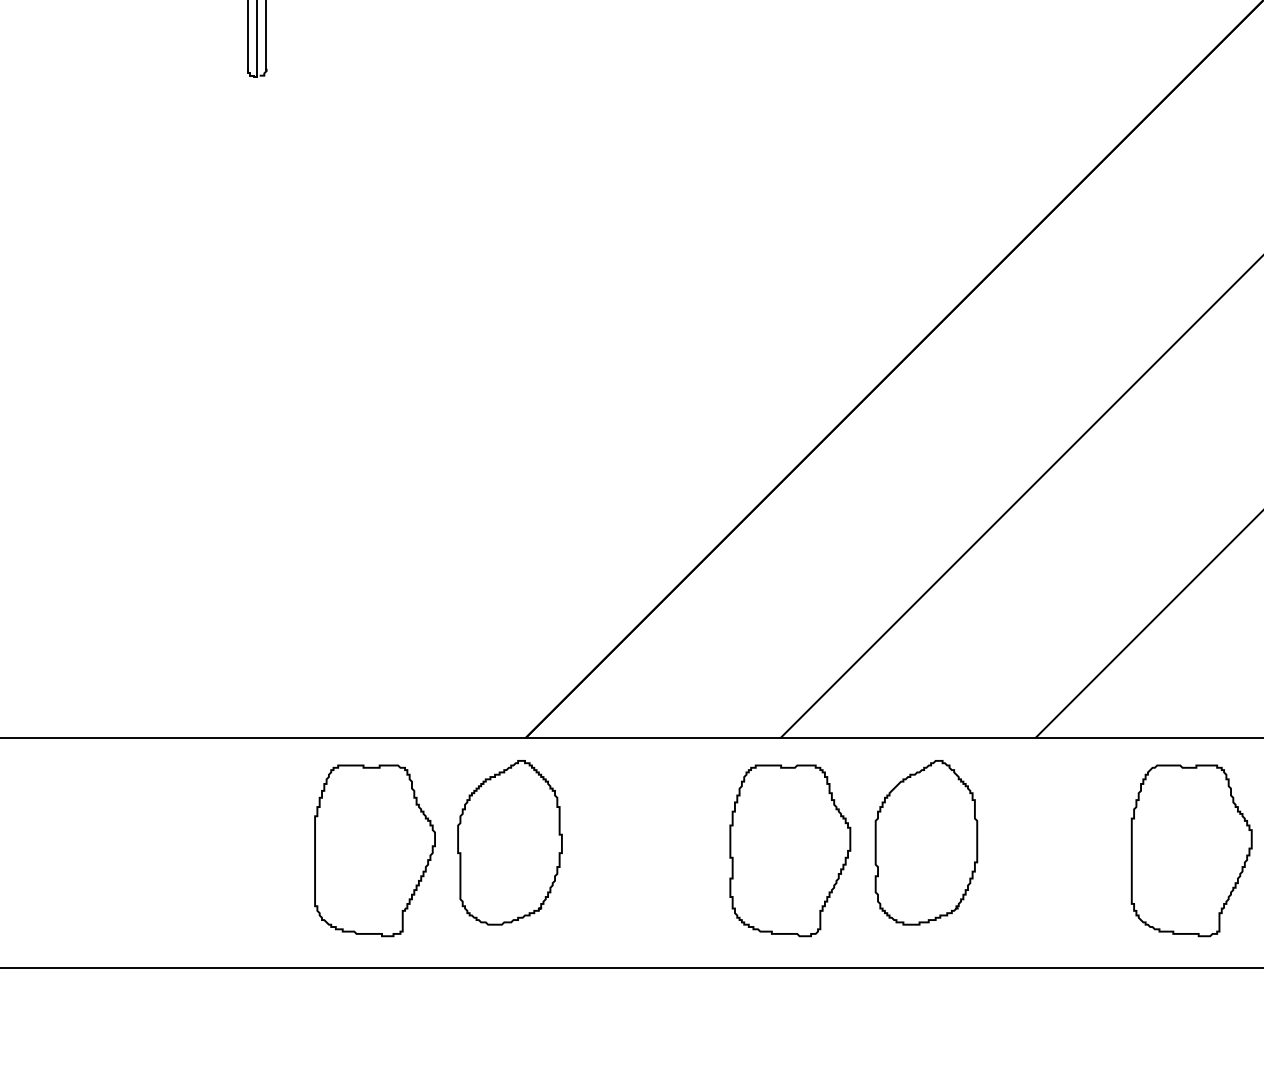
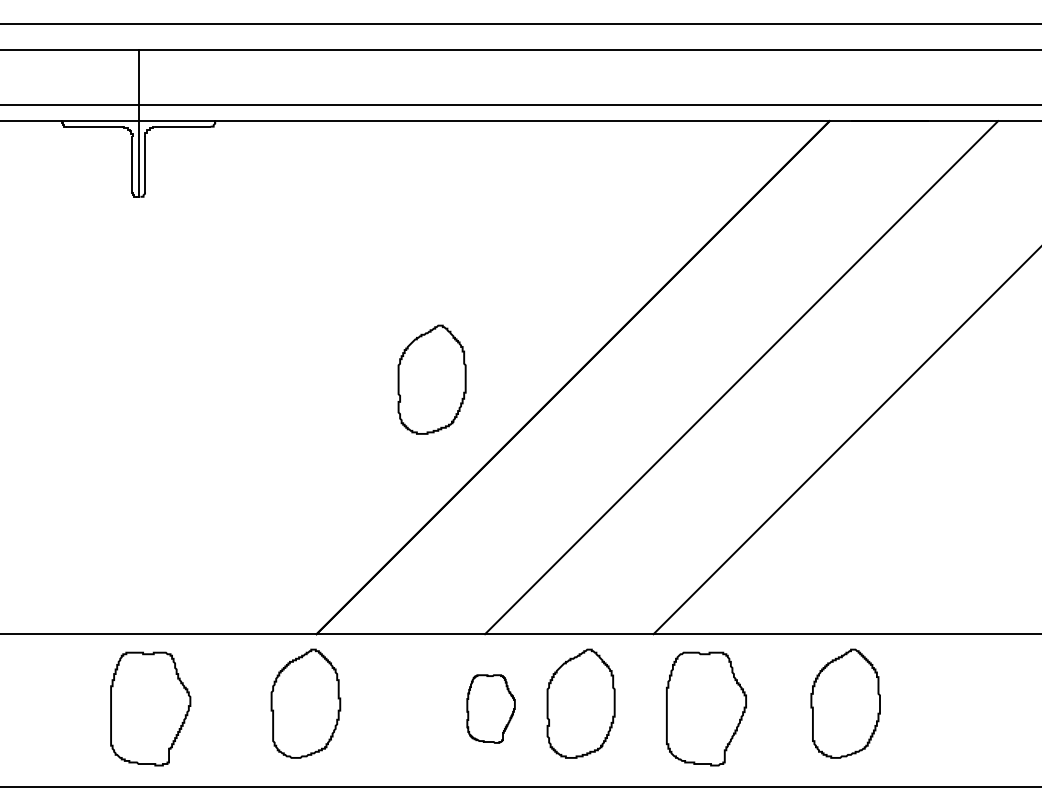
curve: (651, 352) -> (399, 379), added
part: (374, 849) -> (150, 708), moved
part: (789, 849) -> (490, 708), size x0.6
part: (1191, 849) -> (706, 708), moved

